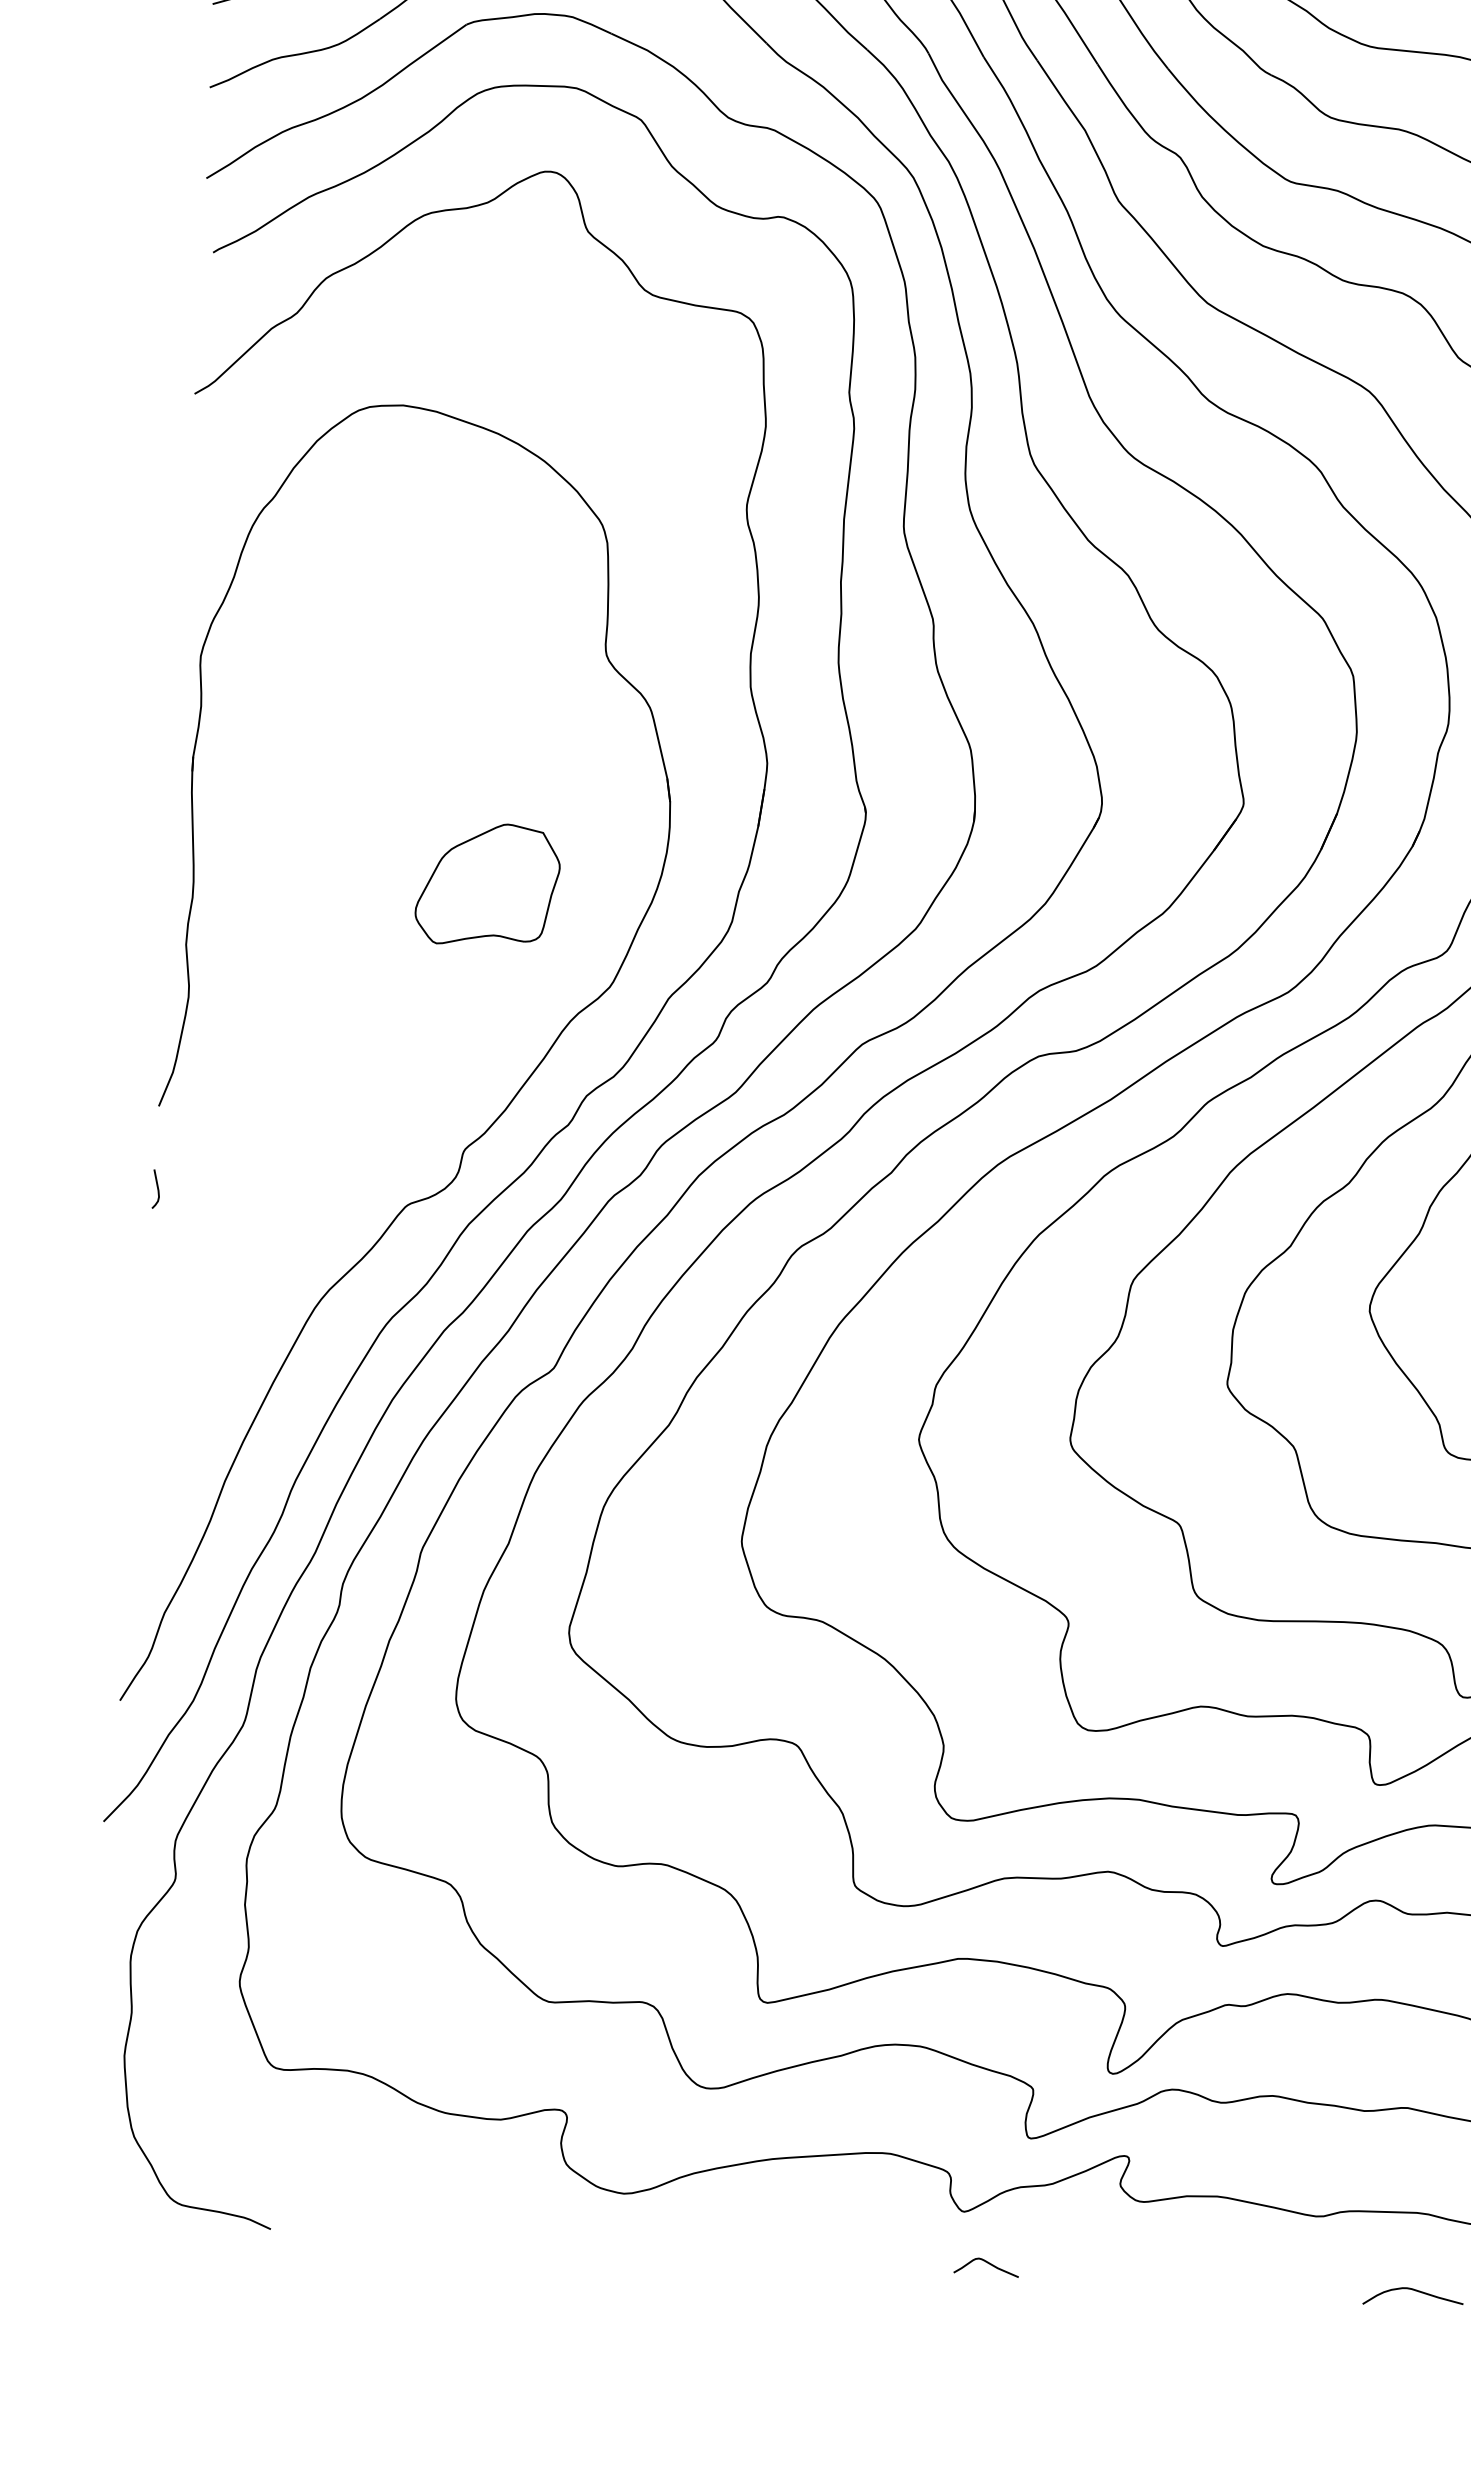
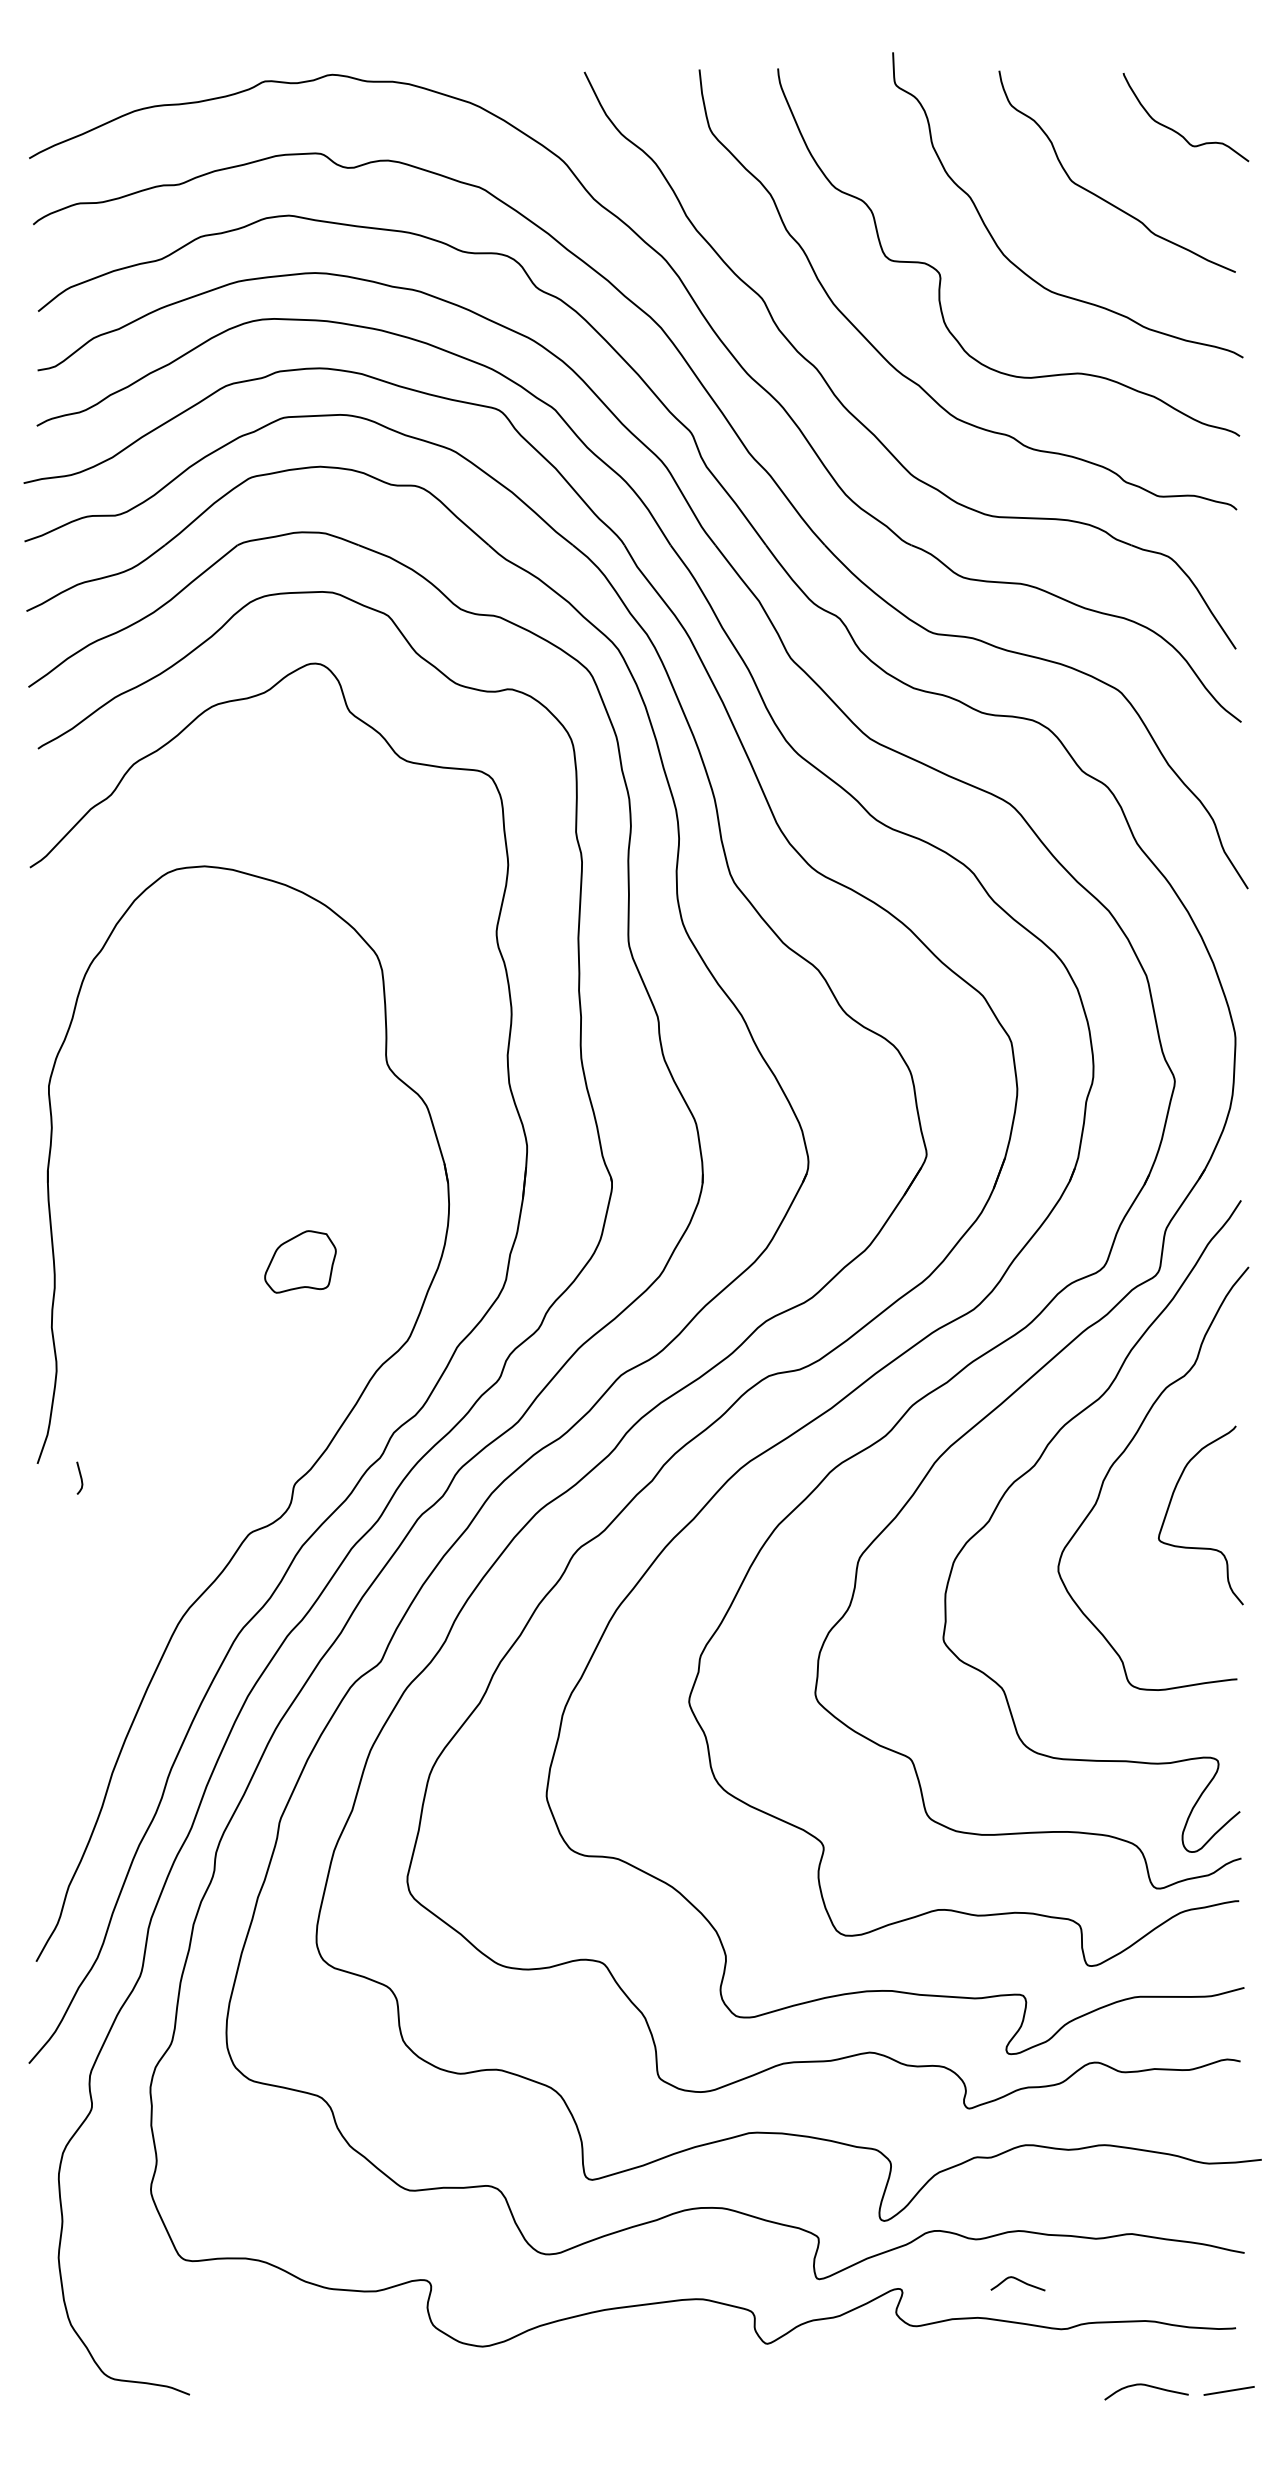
part: (488, 884) -> (300, 1261), size x0.6
curve: (157, 1188) -> (80, 1477), moved
curve: (988, 2264) -> (1019, 2281), moved

